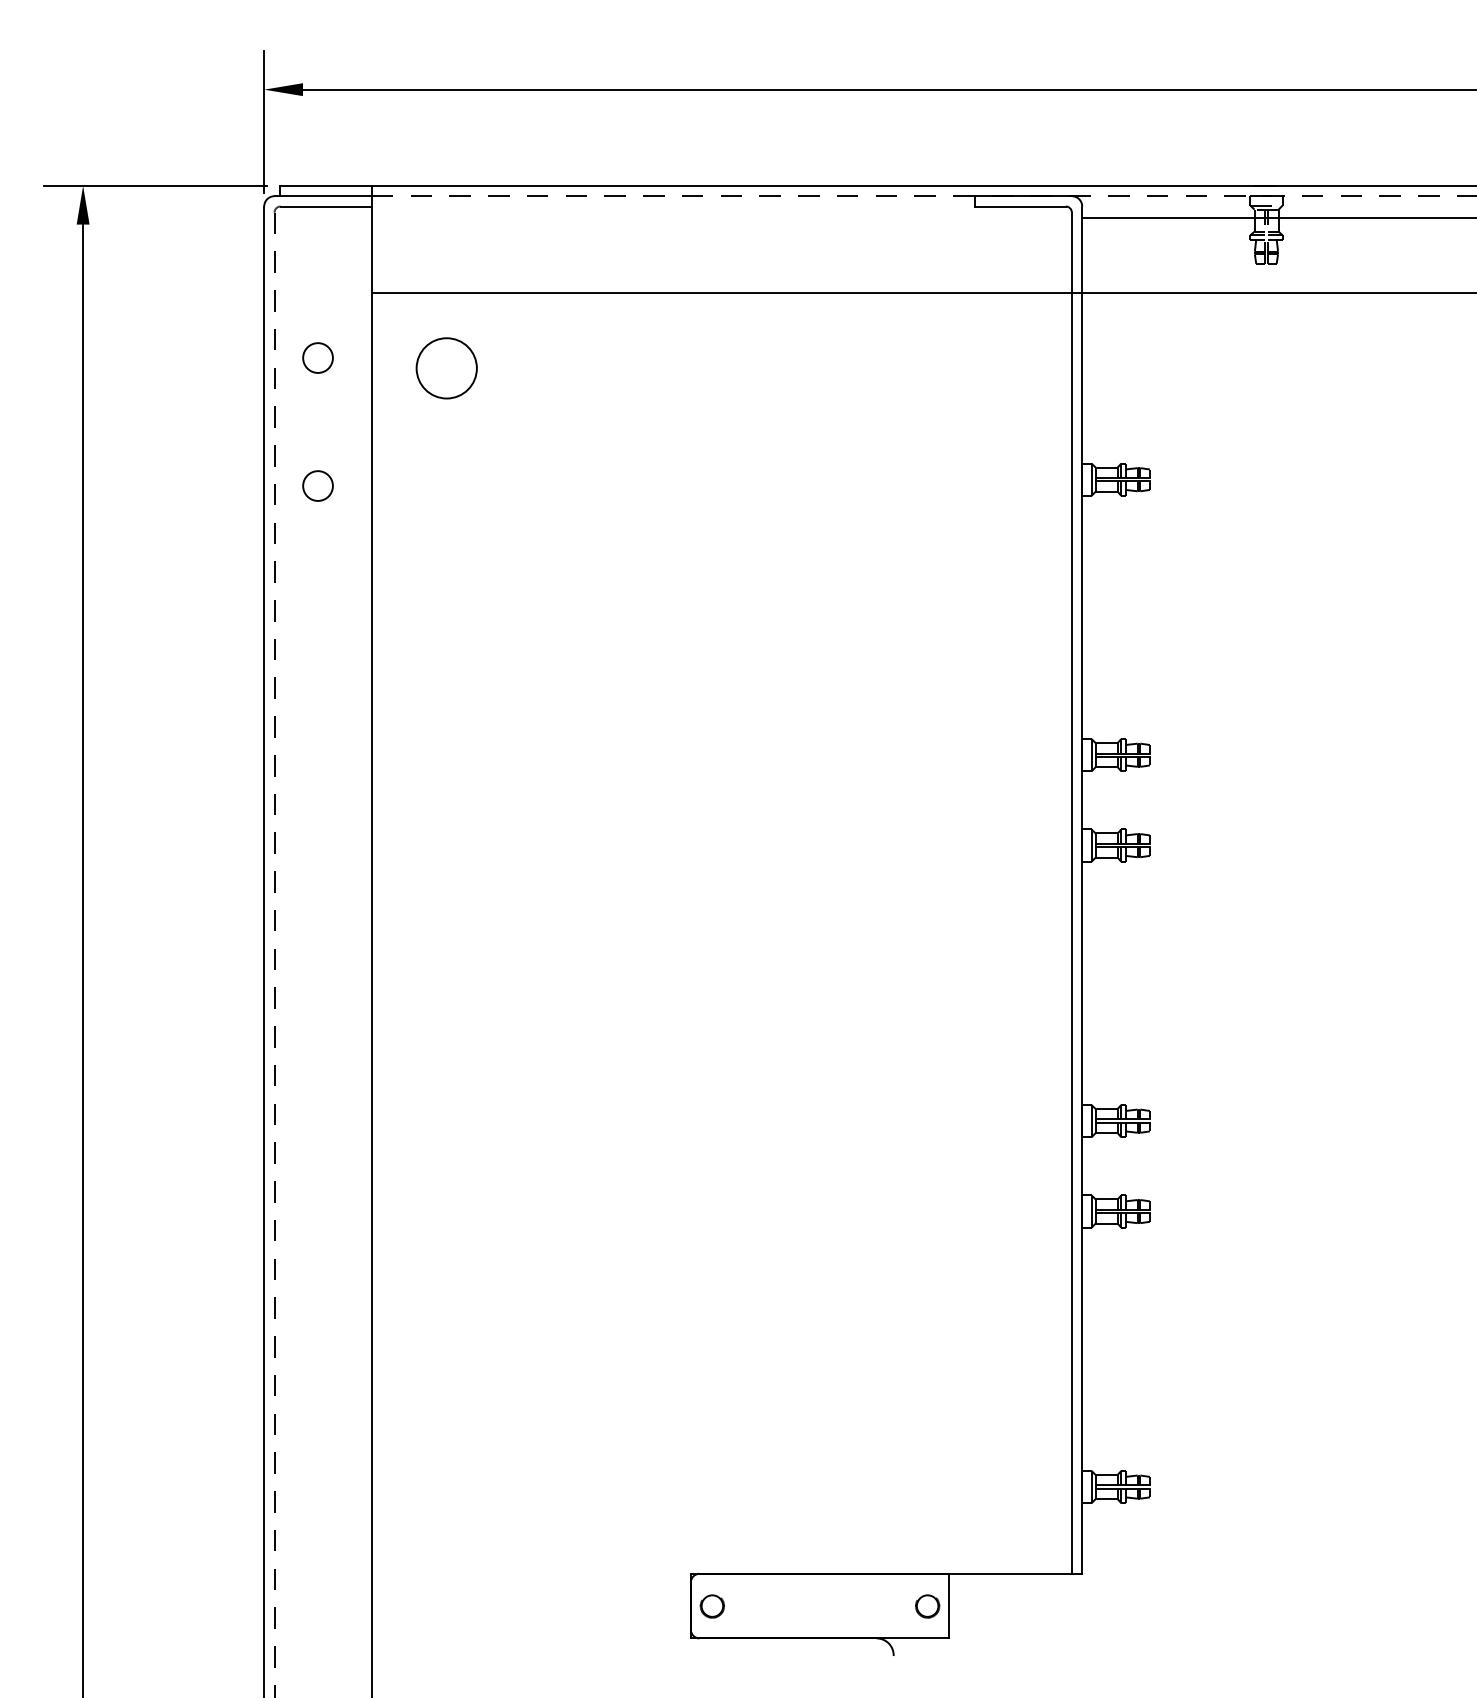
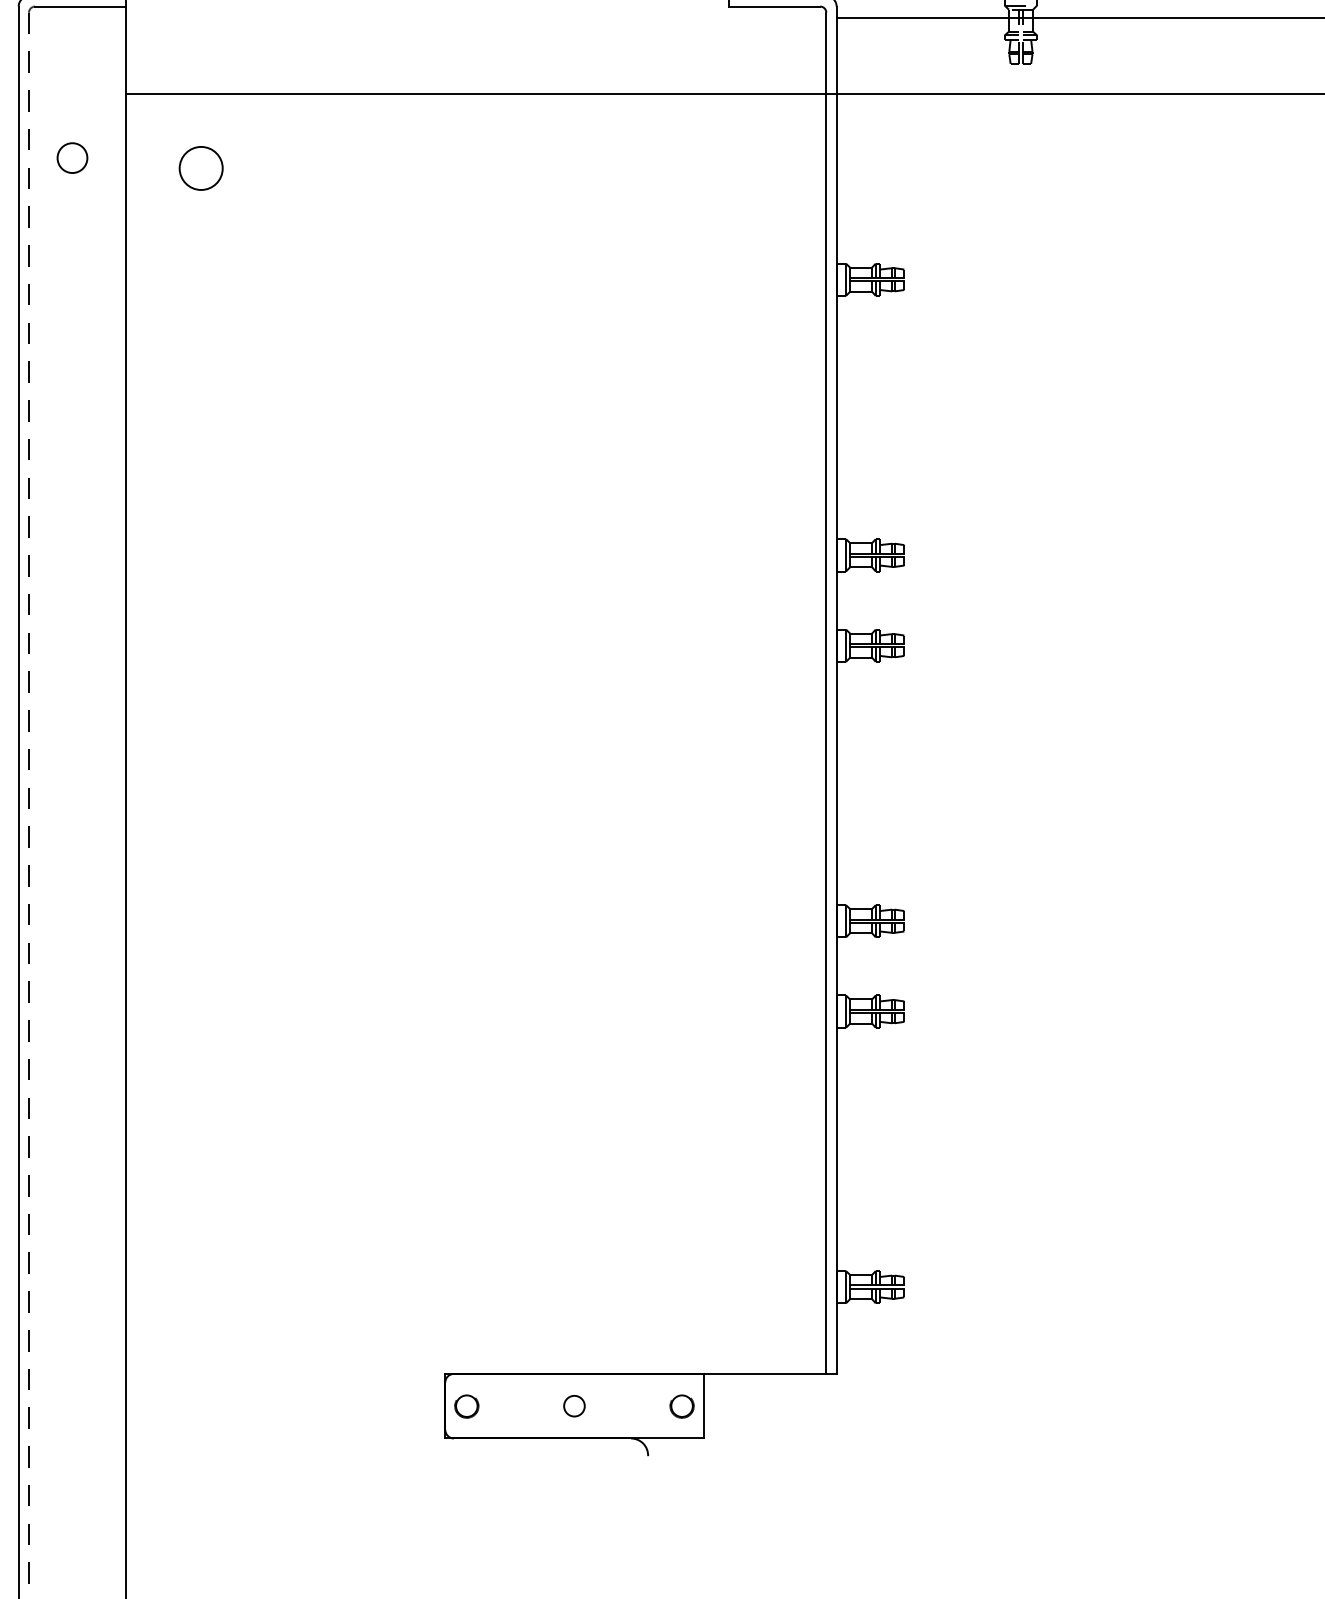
circle: (446, 367) -> (200, 167), size x0.71
circle: (317, 485) -> (71, 285), removed
circle: (819, 1605) -> (573, 1405), added

